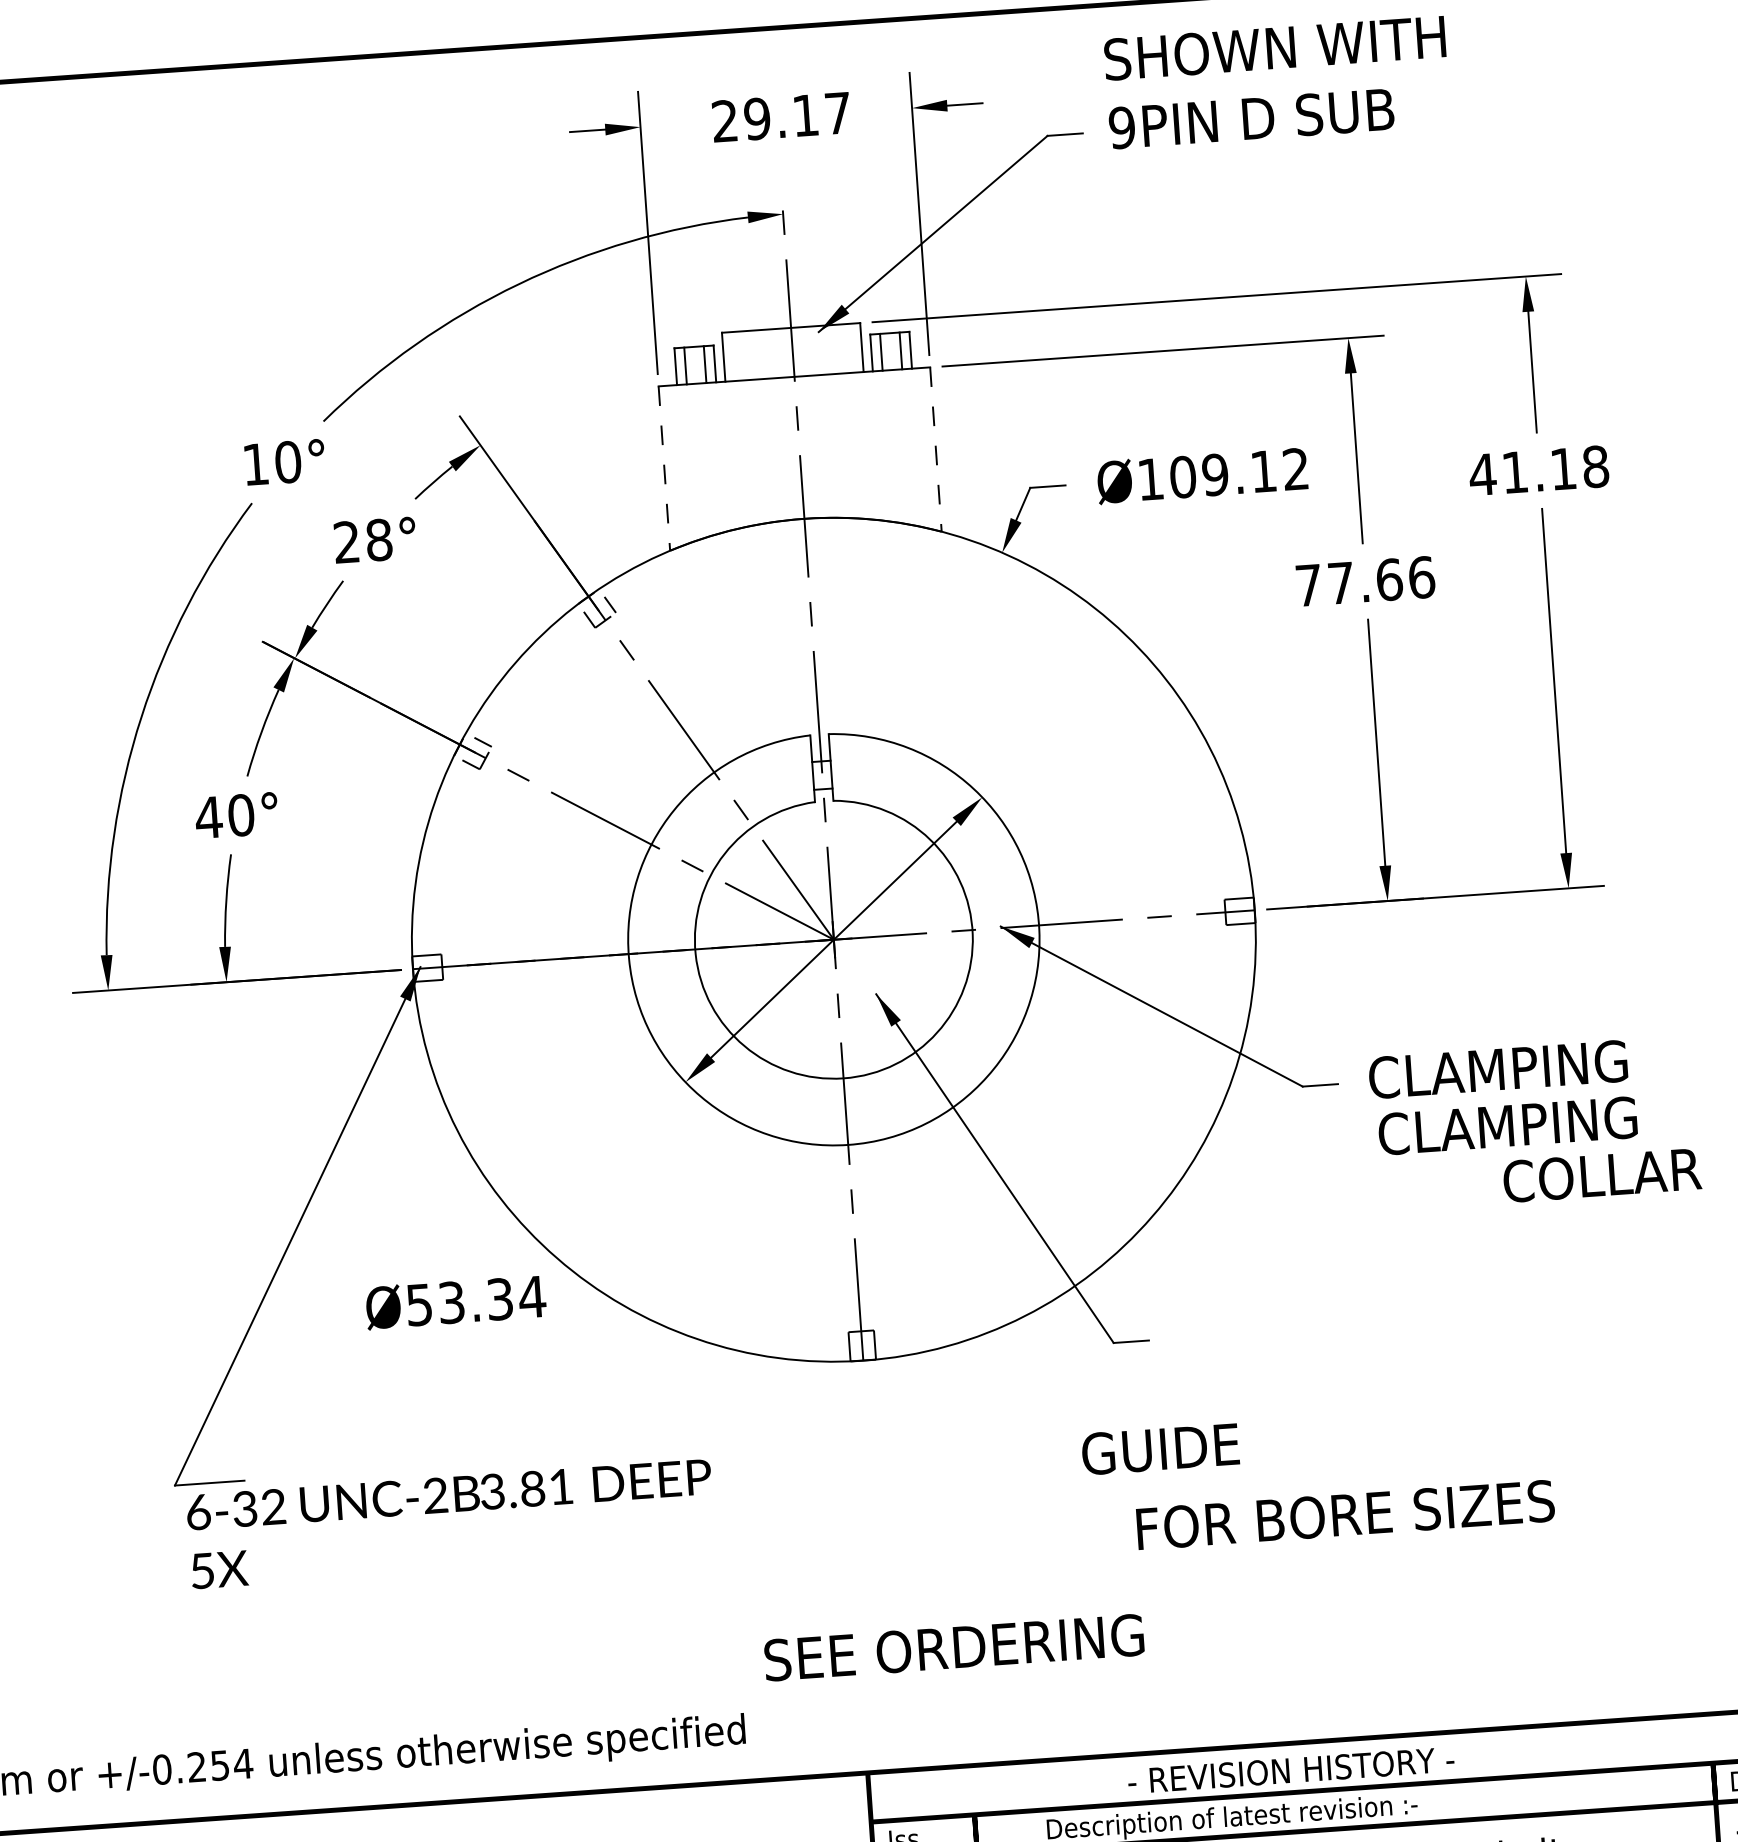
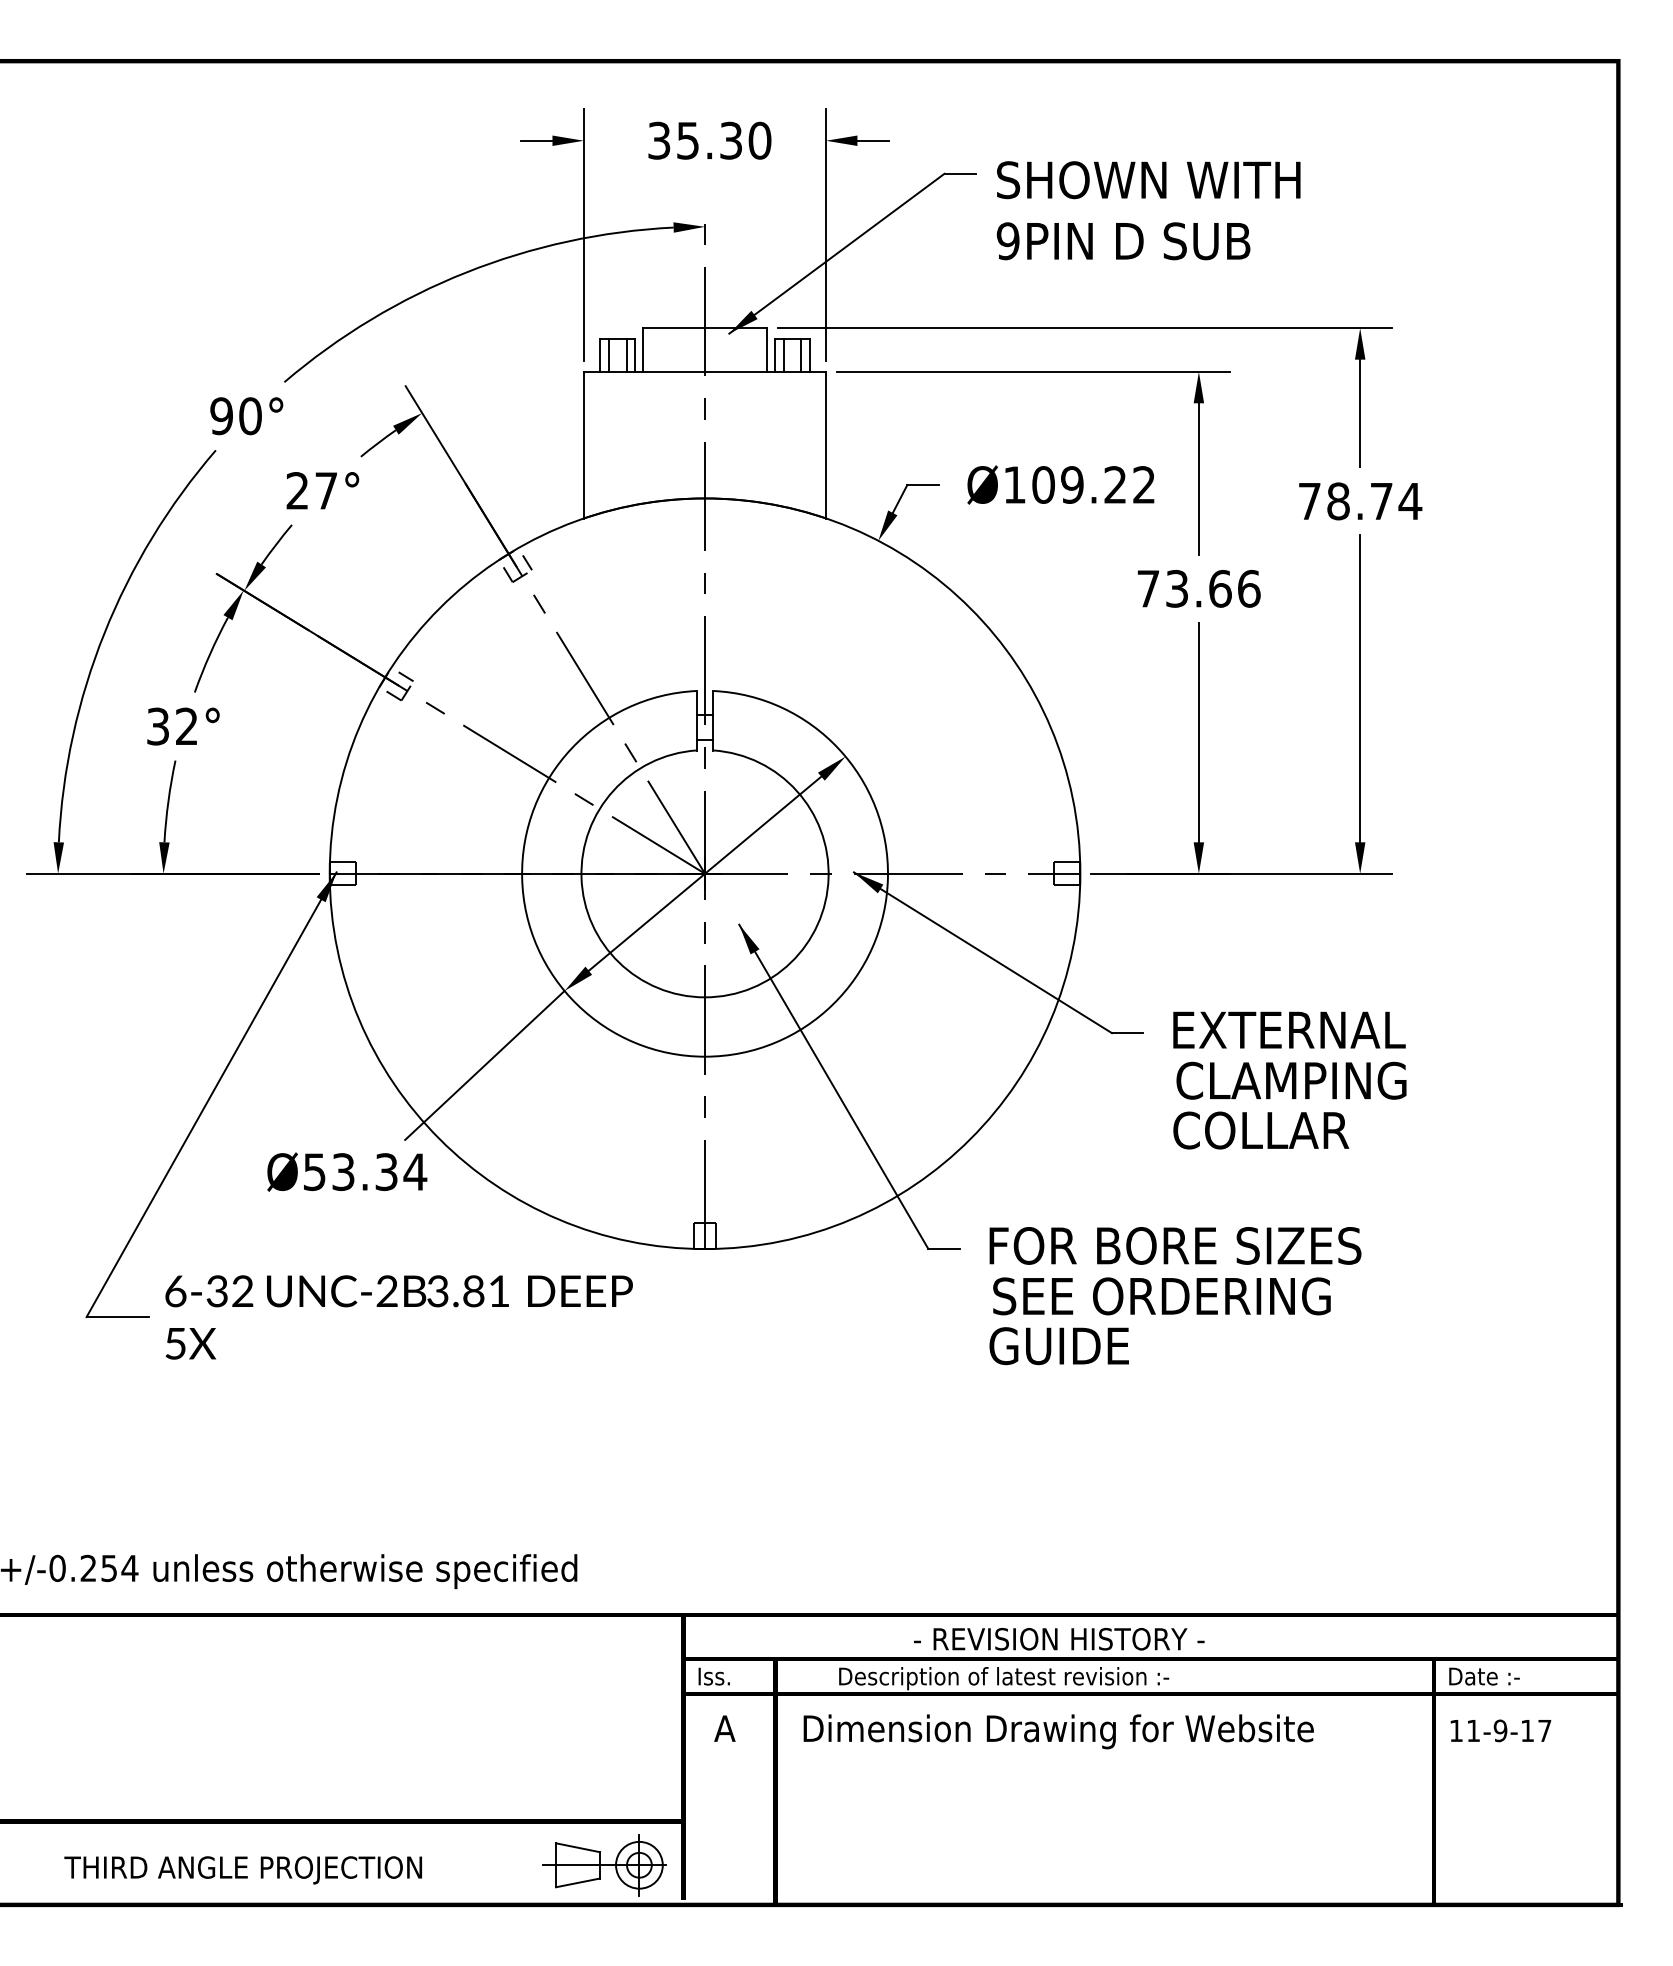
text: (1277, 82) -> (1148, 210), moved
text: (781, 117) -> (709, 140), 29.17 -> 35.30
line: (936, 449) -> (826, 445), dashed -> solid
text: (255, 464) -> (221, 416), 10° -> 90°
line: (663, 468) -> (583, 445), dashed -> solid
text: (1538, 470) -> (1359, 501), 41.18 -> 78.74
text: (1262, 471) -> (1114, 484), Ø109.12 -> Ø109.22
text: (379, 539) -> (326, 490), 28° -> 27°
text: (1340, 582) -> (1176, 588), 77.66 -> 73.66
text: (225, 816) -> (172, 726), 40° -> 32°
text: (1500, 1069) -> (1288, 1030), CLAMPING -> EXTERNAL
line: (601, 1170) -> (484, 1064), added
text: (1602, 1175) -> (1261, 1130), moved
text: (1159, 1449) -> (1058, 1346), moved
text: (1345, 1514) -> (1175, 1245), moved
text: (450, 1524) -> (398, 1317), moved
text: (953, 1647) -> (1161, 1296), moved

